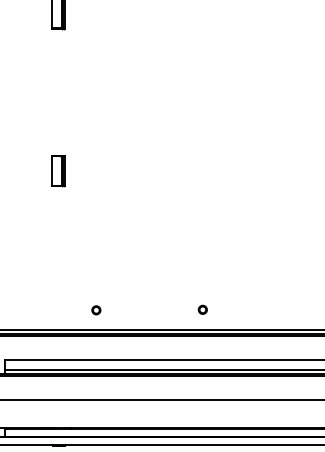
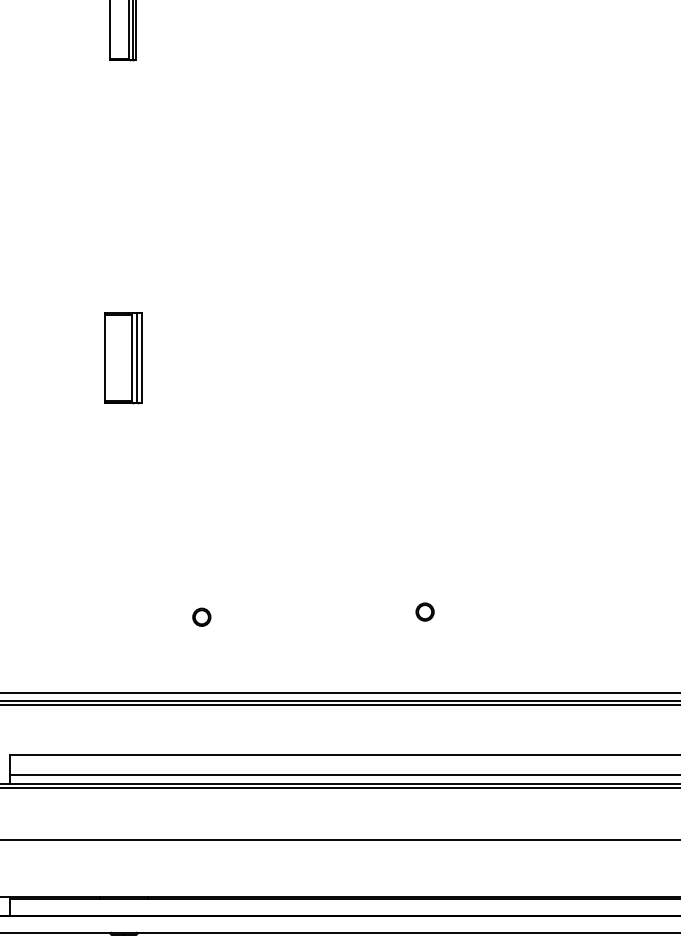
part: (58, 171) -> (122, 359), size x1.4
part: (202, 309) -> (424, 611), moved
part: (96, 310) -> (202, 617), moved

